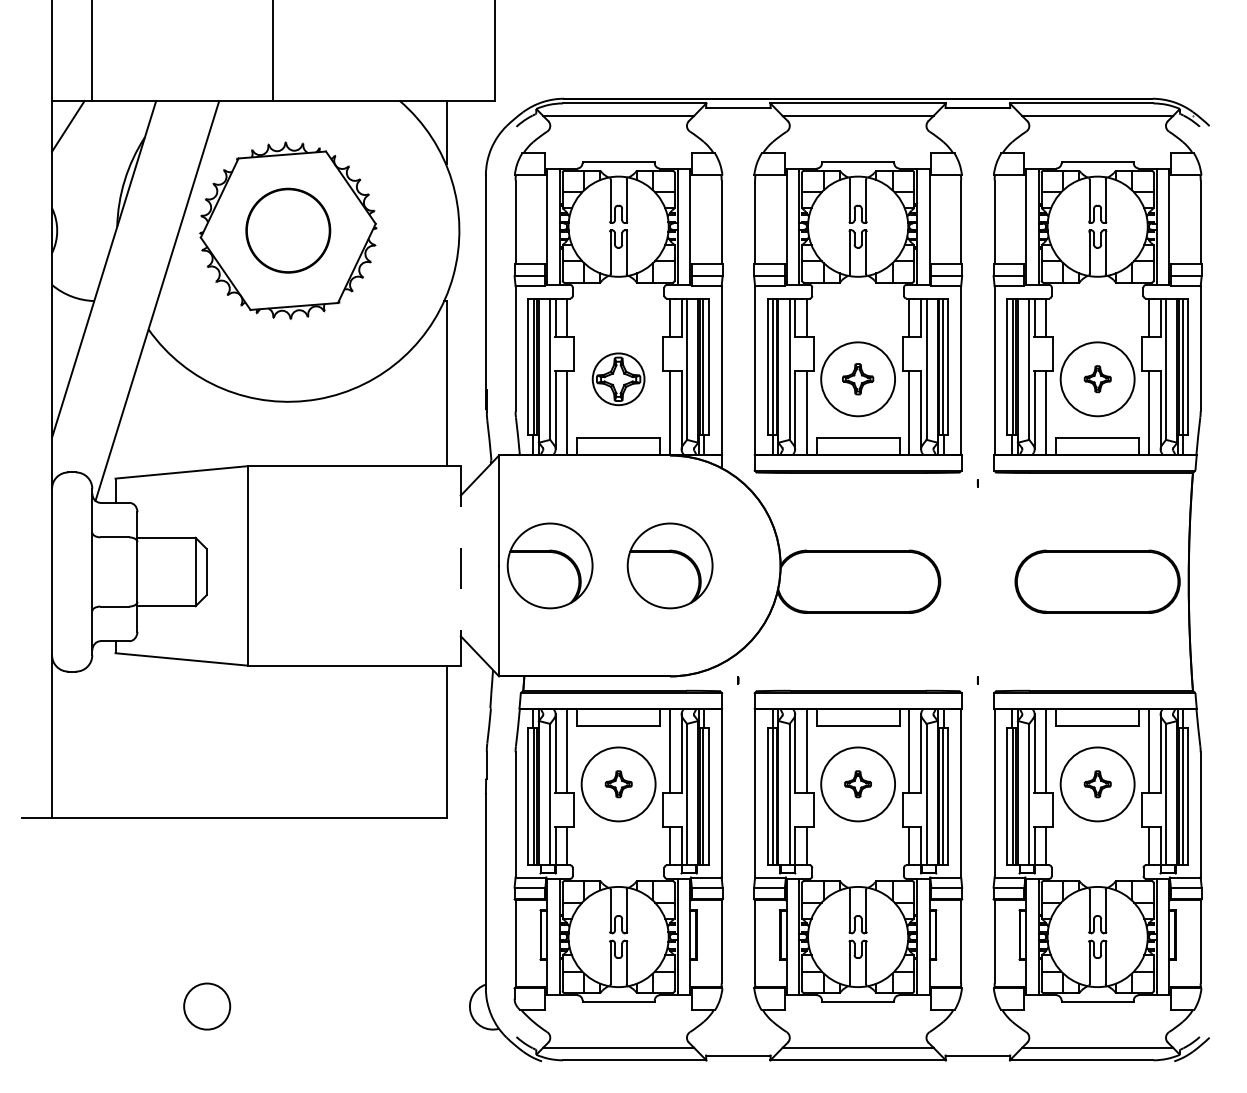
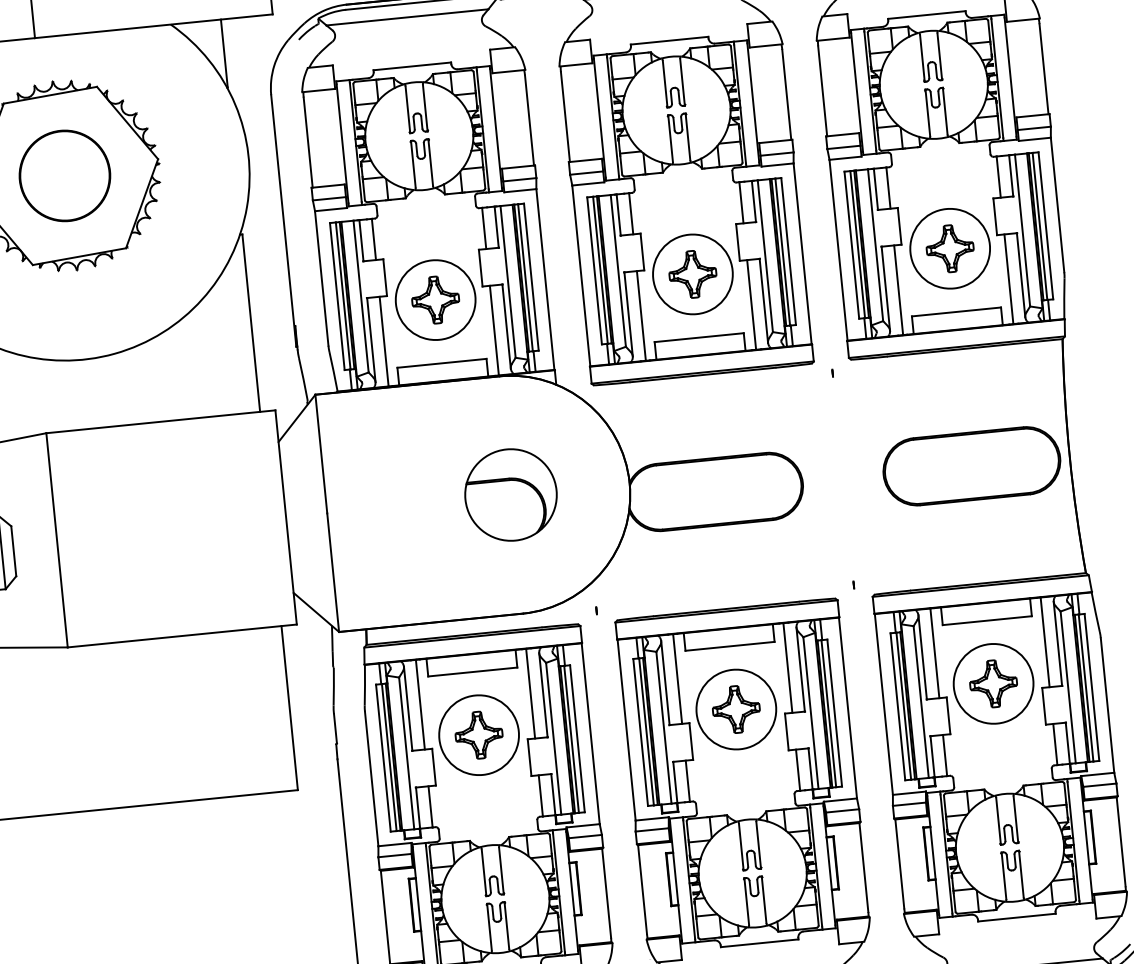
part: (857, 378) -> (692, 273), size x1.43
part: (1097, 378) -> (949, 247), size x1.67
circle: (618, 379) -> (435, 300), size x1.43
line: (460, 565) -> (285, 517), dashed -> solid
part: (549, 565) -> (381, 507), removed
part: (618, 783) -> (478, 734), size x1.67
part: (857, 783) -> (735, 708), size x1.67
part: (1097, 783) -> (993, 682), size x1.67

